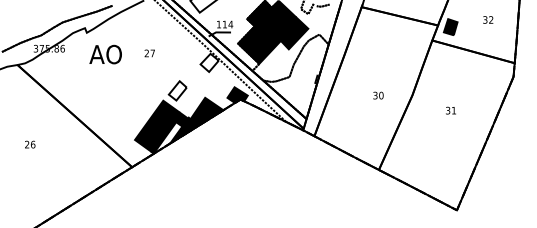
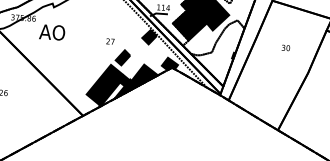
text: (149, 53) -> (110, 41), moved
text: (105, 54) -> (52, 32), moved
fill: (209, 62) -> (149, 36), added
fill: (177, 90) -> (122, 57), added
text: (378, 95) -> (286, 47), moved

